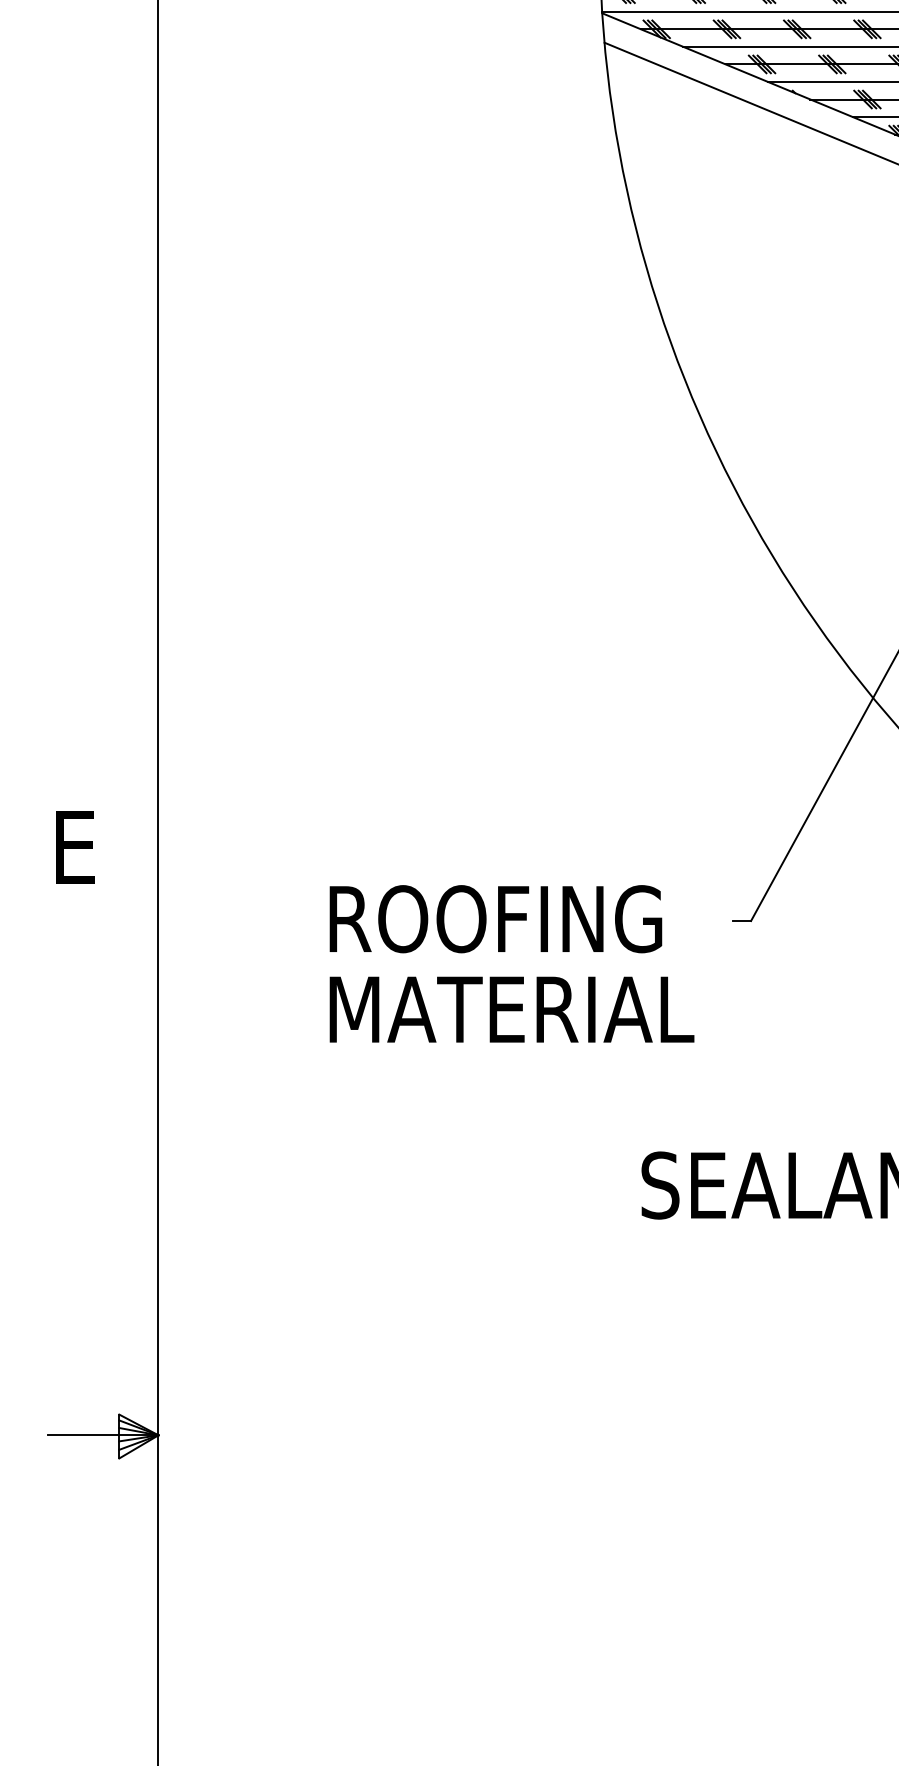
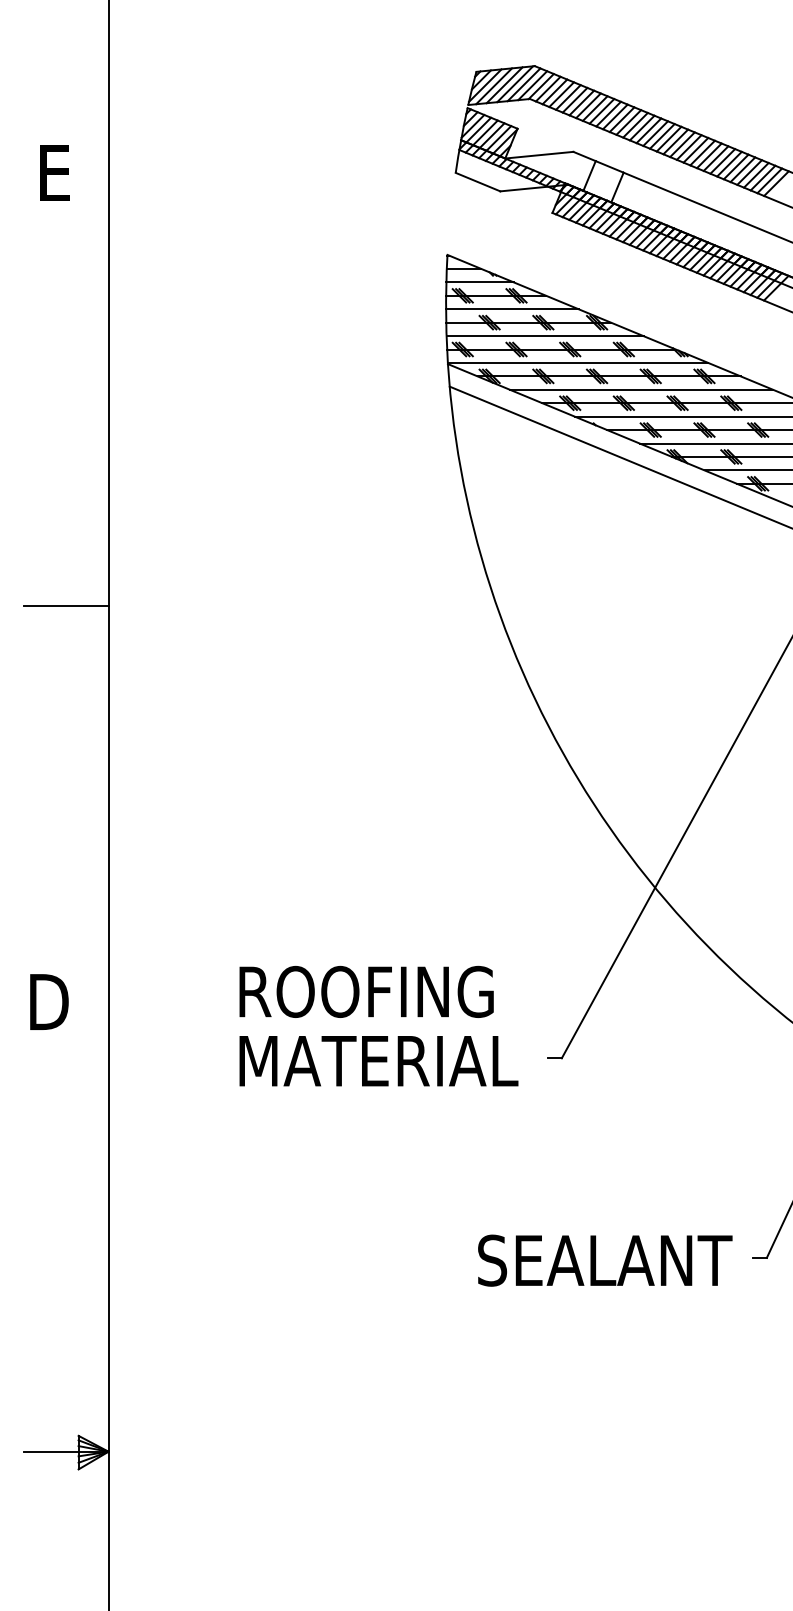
line: (103, 328) -> (66, 605), added
text: (81, 846) -> (49, 1001), E -> D
text: (511, 963) -> (378, 1025), moved

